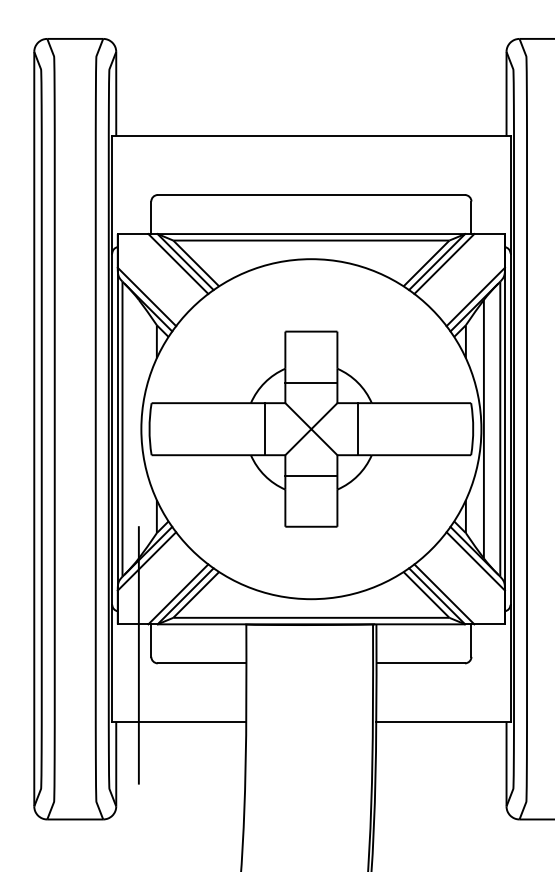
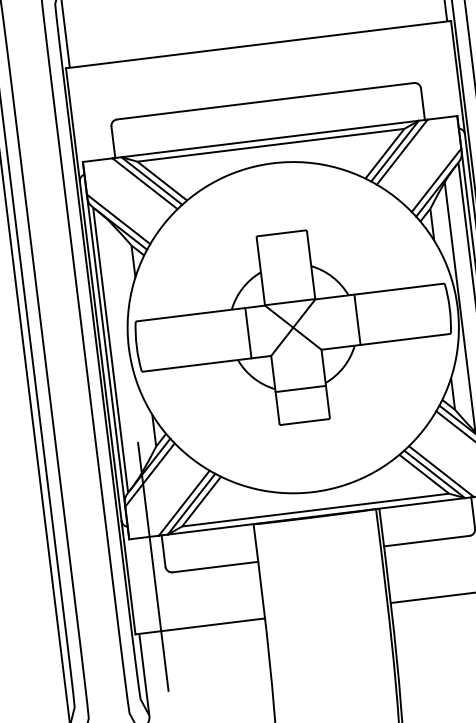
line: (311, 382) -> (290, 301), moved
line: (357, 429) -> (357, 320), moved
line: (311, 475) -> (300, 388), moved

